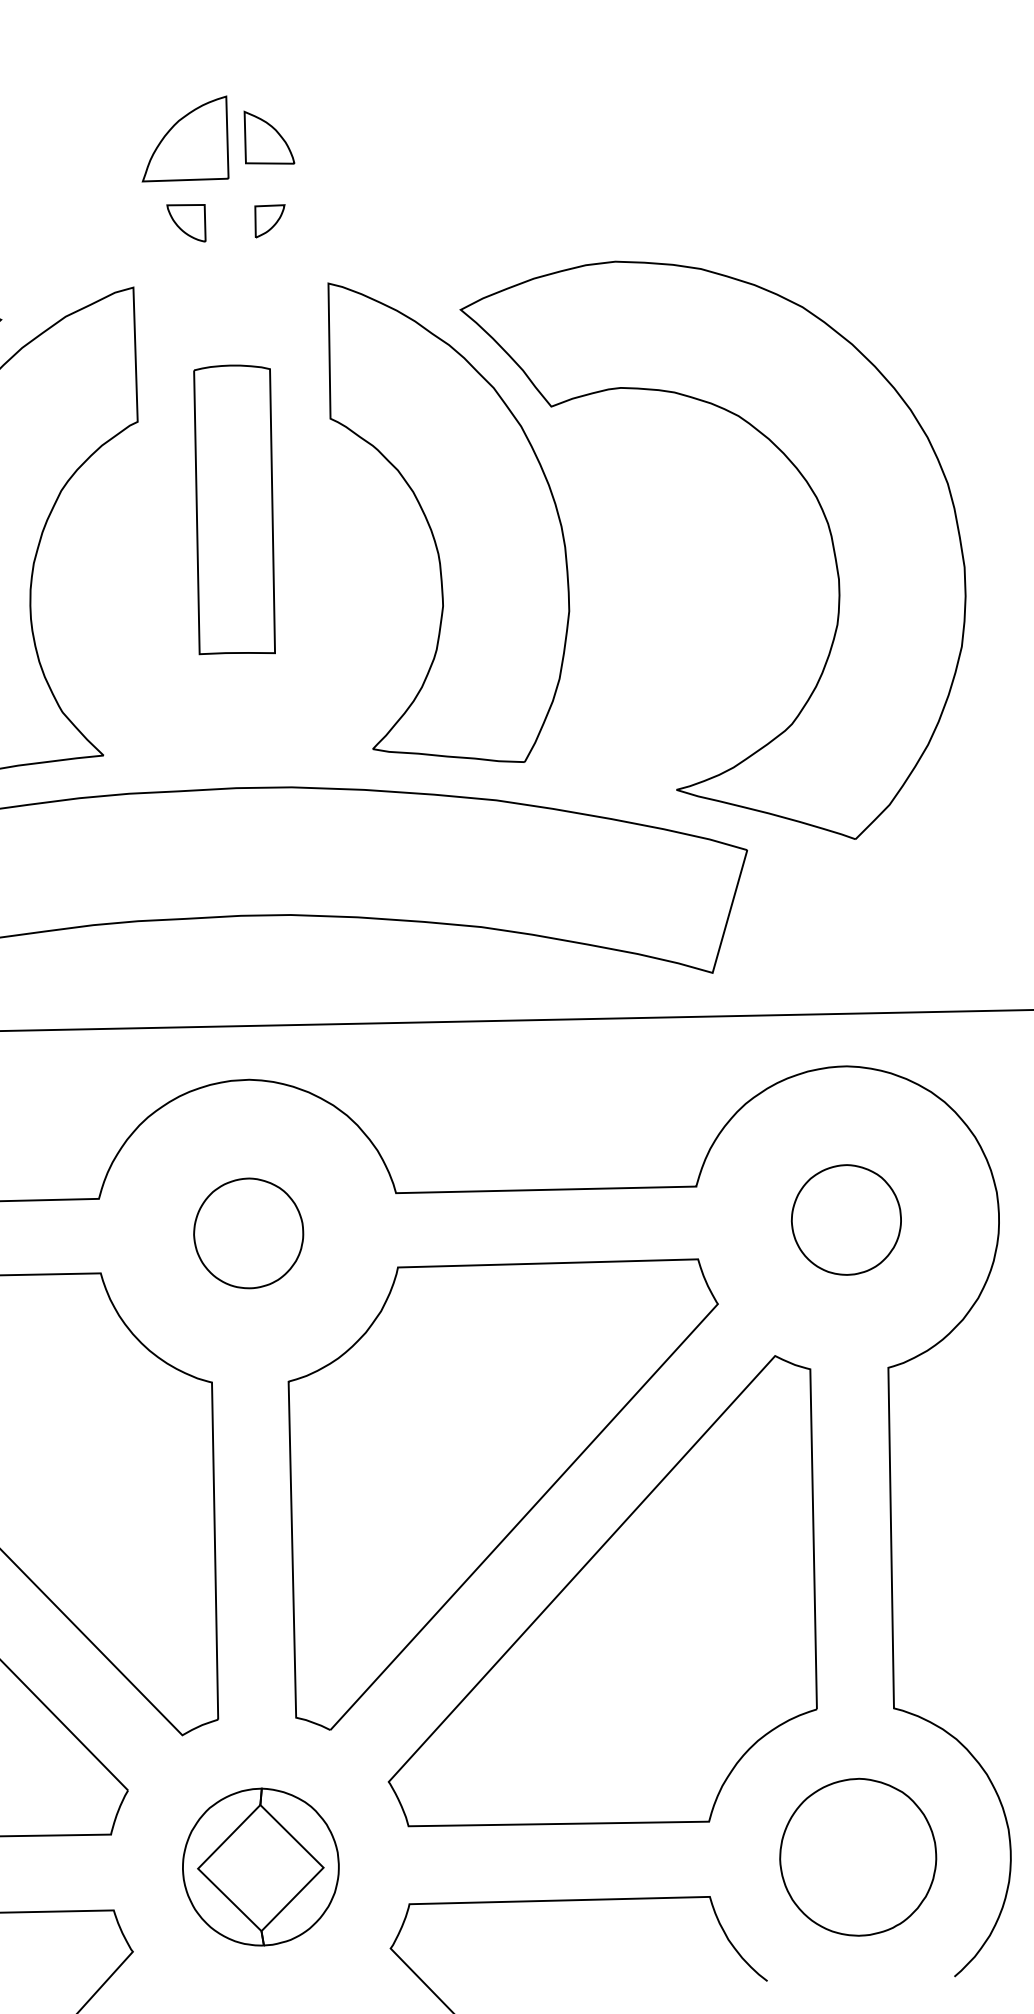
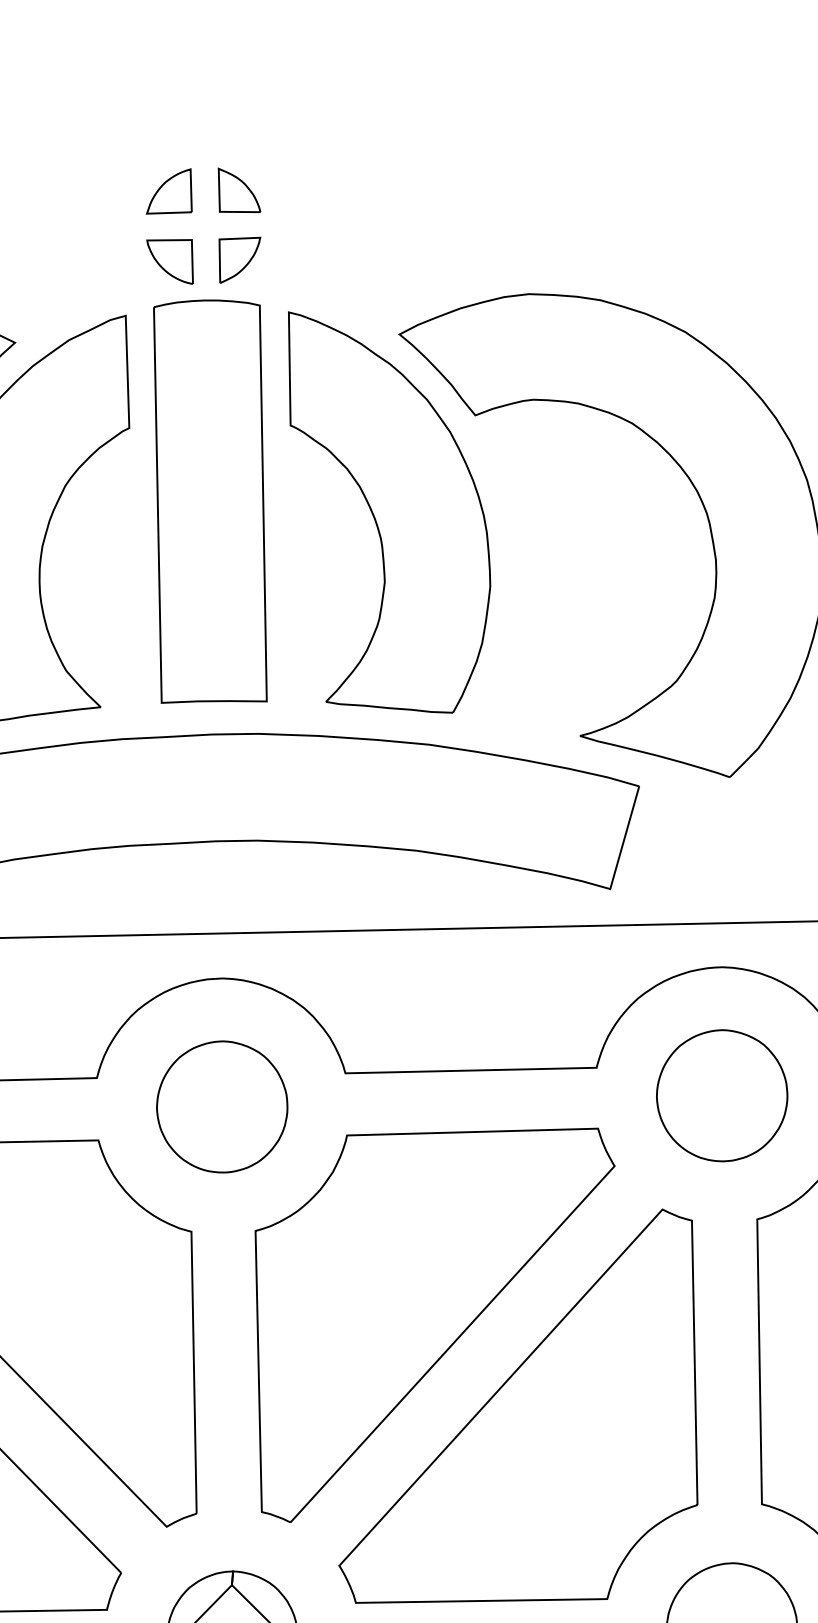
part: (185, 138) -> (169, 191), size x0.62
part: (269, 221) -> (239, 260), size x1.67
part: (186, 223) -> (170, 262), size x1.43
part: (234, 509) -> (210, 501), size x1.67
part: (846, 1219) -> (722, 1095), size x1.43
part: (248, 1233) -> (222, 1107), size x1.43

